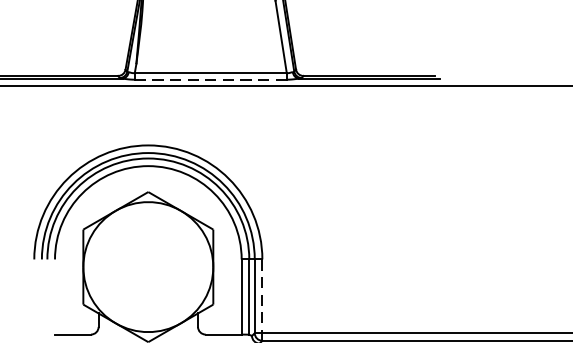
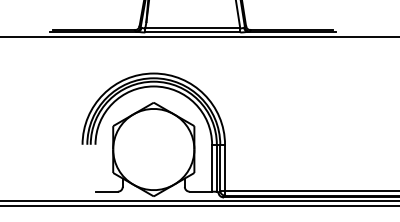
line: (210, 79) -> (192, 32), dashed -> solid
line: (263, 297) -> (225, 168), dashed -> solid

